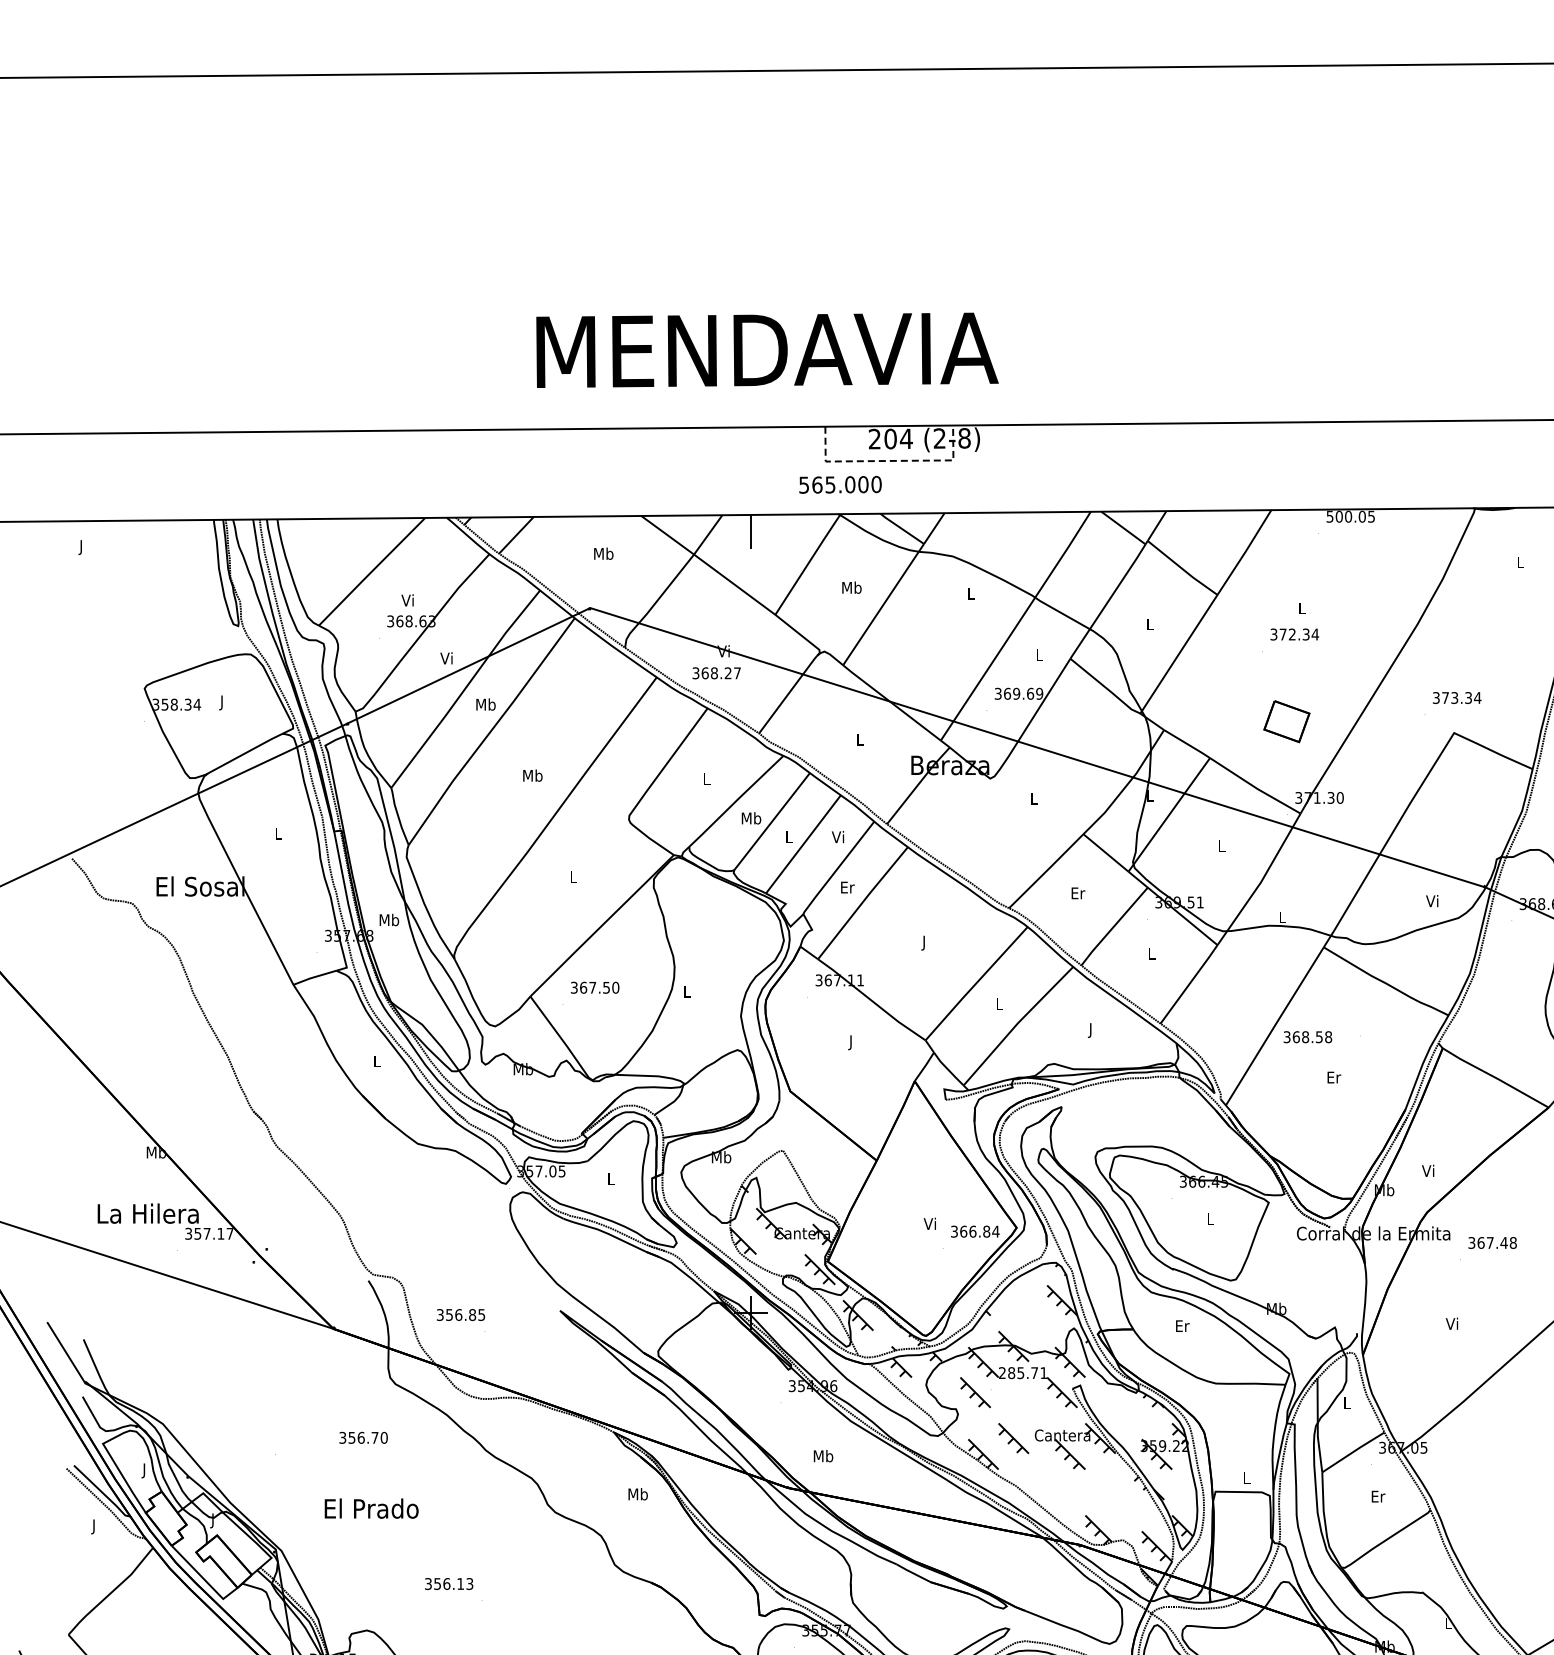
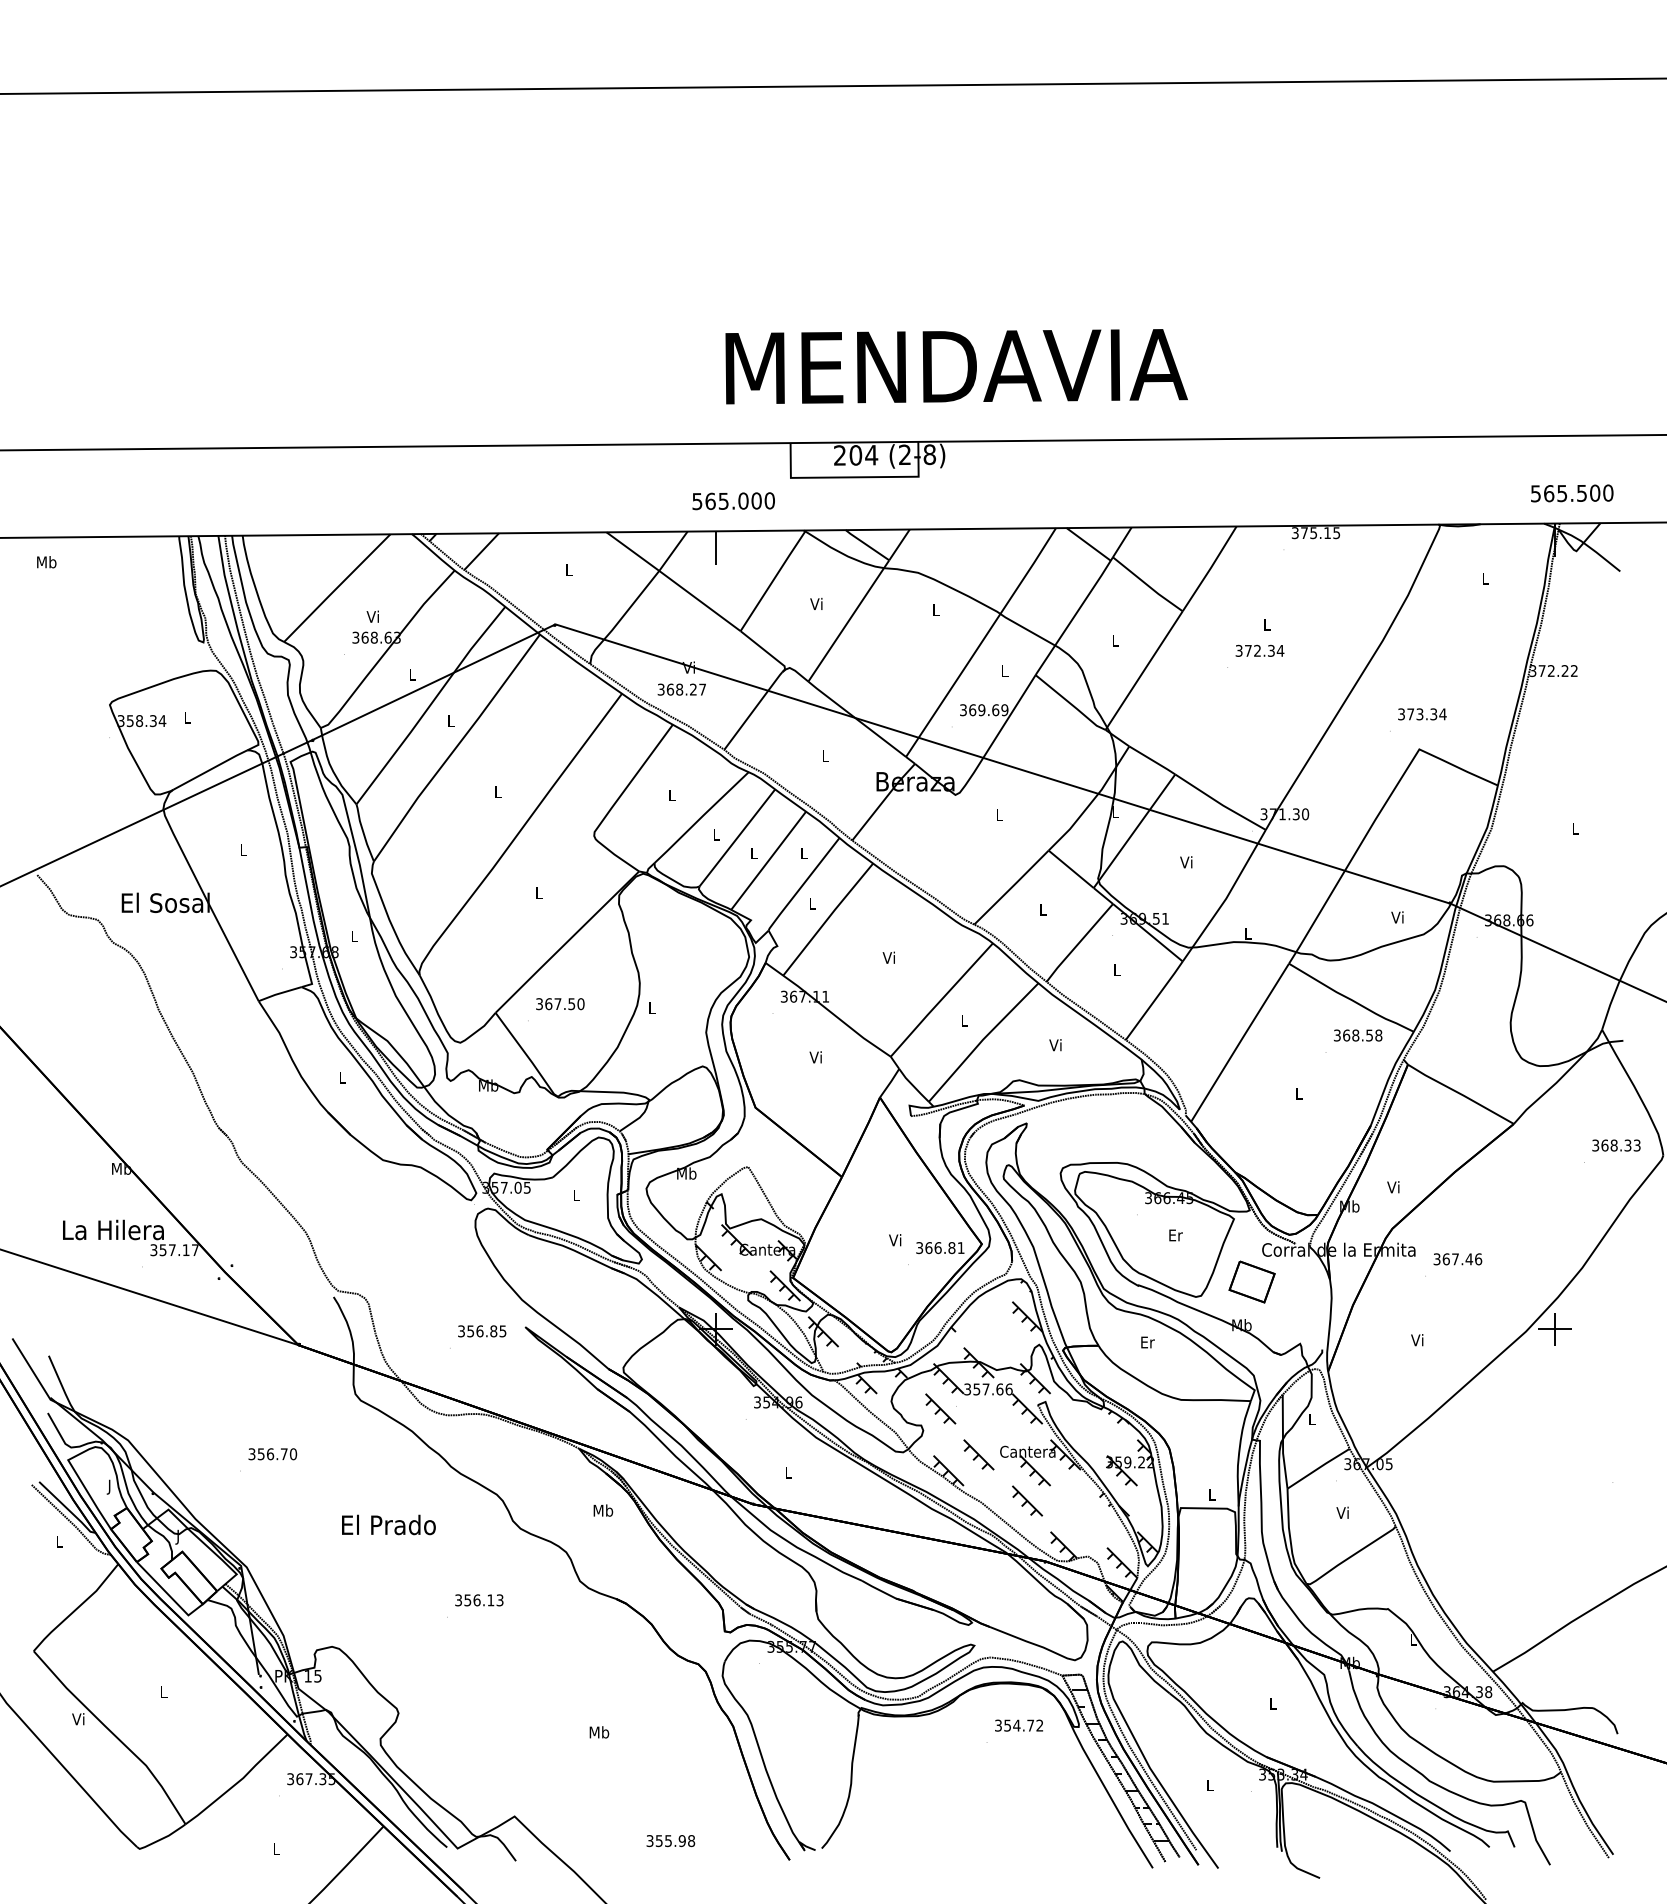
text: (767, 350) -> (956, 366), moved
line: (889, 461) -> (854, 477), dashed -> solid
text: (840, 485) -> (733, 501), moved
text: (1346, 517) -> (1311, 533), 500.05 -> 375.15
text: (81, 547) -> (46, 563), J -> Mb
text: (603, 554) -> (568, 570), Mb -> L
text: (851, 587) -> (816, 603), Mb -> Vi
text: (446, 658) -> (411, 674), Vi -> L
text: (222, 702) -> (187, 718), J -> L
text: (485, 704) -> (450, 720), Mb -> L
part: (1286, 721) -> (1251, 1281), moved
text: (532, 775) -> (497, 791), Mb -> L
text: (751, 818) -> (716, 834), Mb -> L
text: (838, 837) -> (803, 853), Vi -> L
text: (1221, 846) -> (1186, 862), L -> Vi
text: (847, 887) -> (812, 903), Er -> L
text: (1078, 893) -> (1043, 909), Er -> L
text: (389, 920) -> (354, 936), Mb -> L
text: (923, 942) -> (888, 958), J -> Vi
text: (1090, 1030) -> (1055, 1046), J -> Vi
text: (1308, 1037) -> (1358, 1035), moved
text: (850, 1042) -> (815, 1058), J -> Vi
text: (1334, 1077) -> (1299, 1093), Er -> L
text: (1210, 1219) -> (1175, 1235), L -> Er
text: (995, 1231) -> (960, 1247), 366.84 -> 366.81
text: (1513, 1243) -> (1478, 1259), 367.48 -> 367.46
text: (461, 1315) -> (482, 1331), moved
text: (1023, 1373) -> (988, 1389), 285.71 -> 357.66
text: (363, 1438) -> (272, 1454), moved
text: (823, 1456) -> (788, 1472), Mb -> L
part: (1062, 1484) -> (1027, 1500), added
text: (1378, 1496) -> (1343, 1512), Er -> Vi
text: (371, 1508) -> (388, 1524), moved
text: (94, 1526) -> (59, 1542), J -> L
text: (449, 1584) -> (479, 1600), moved

